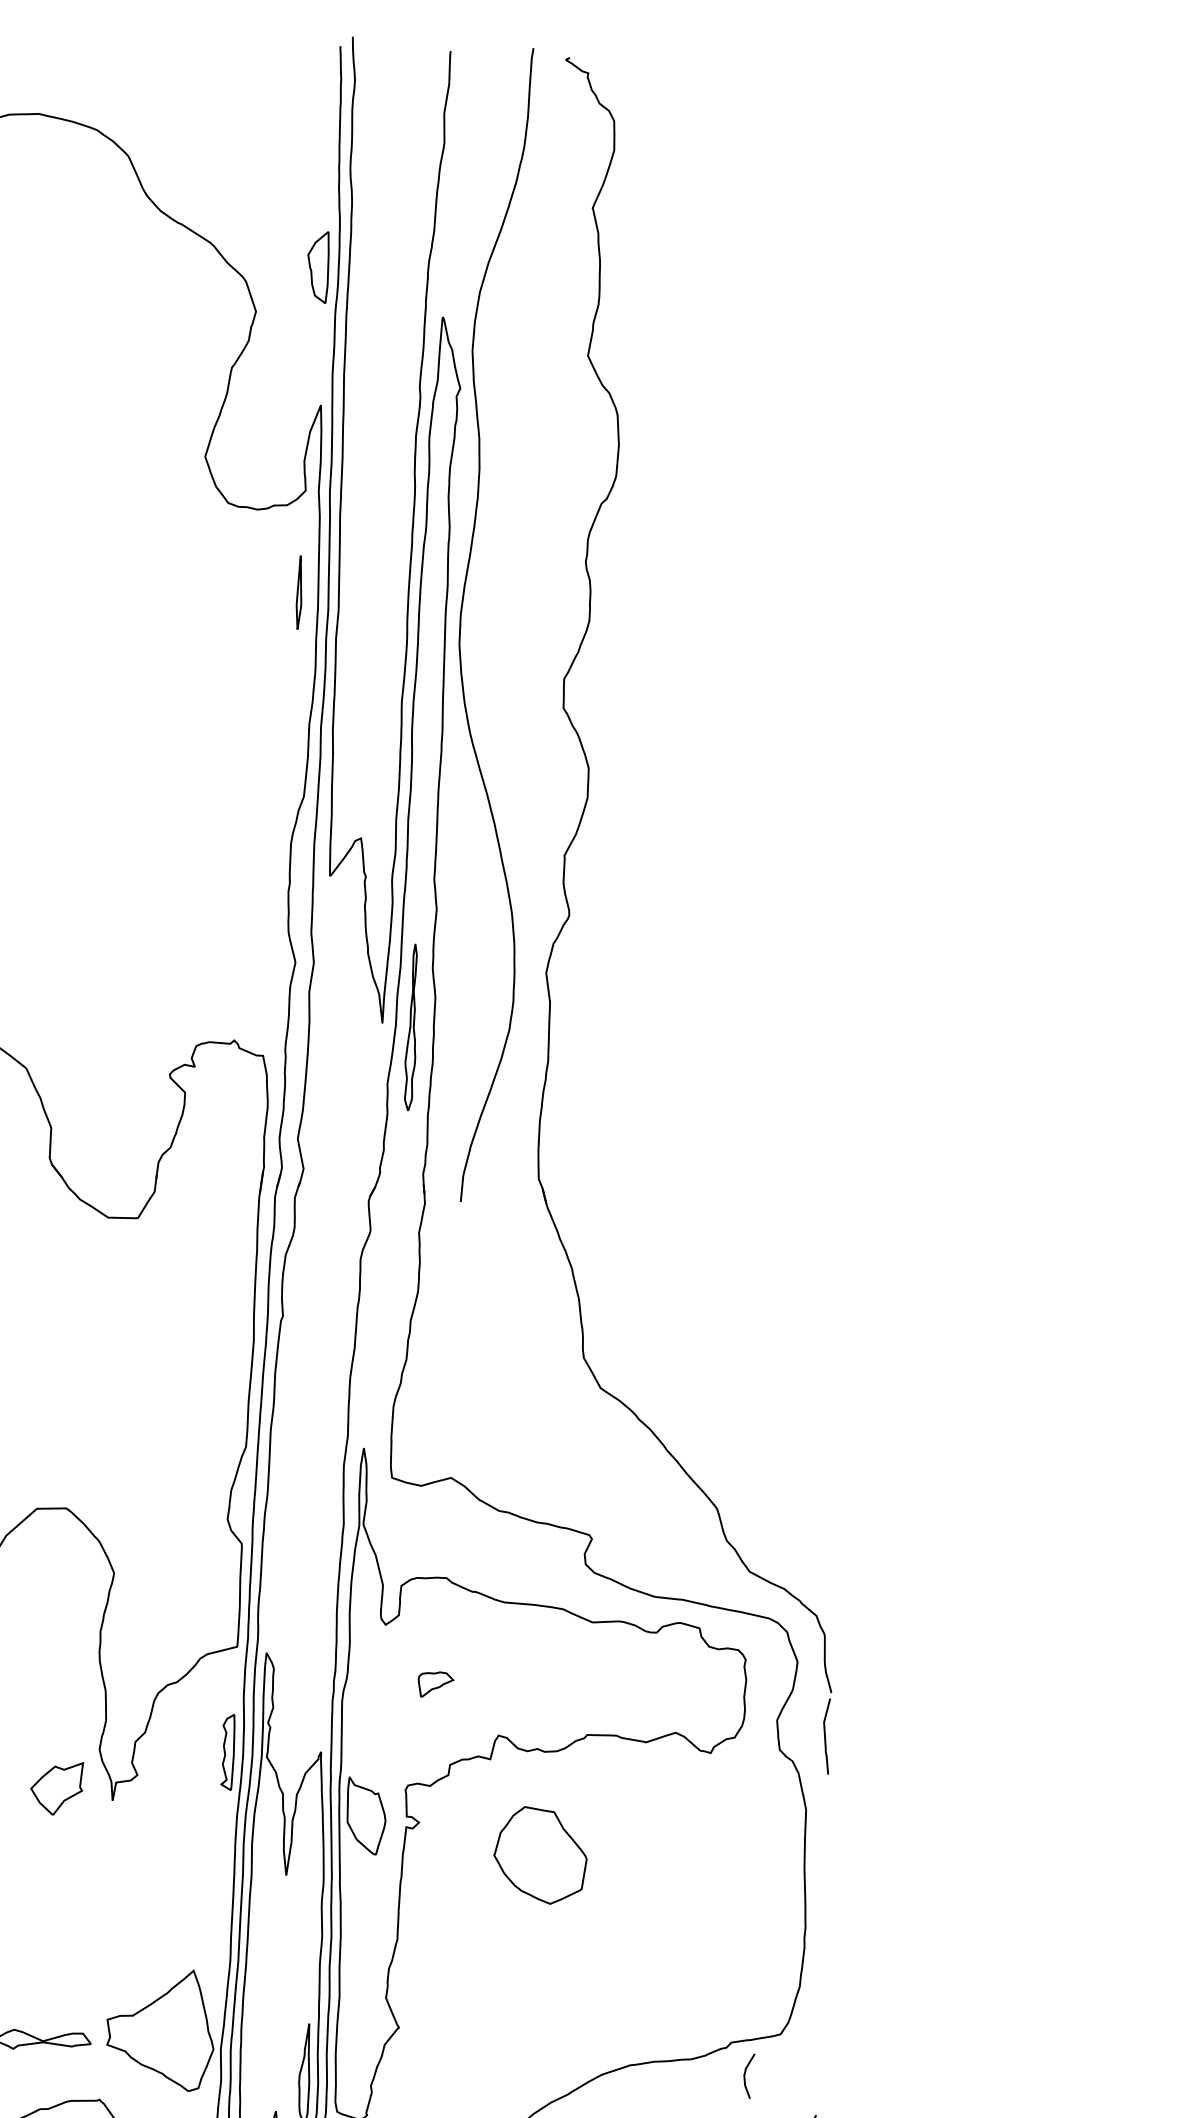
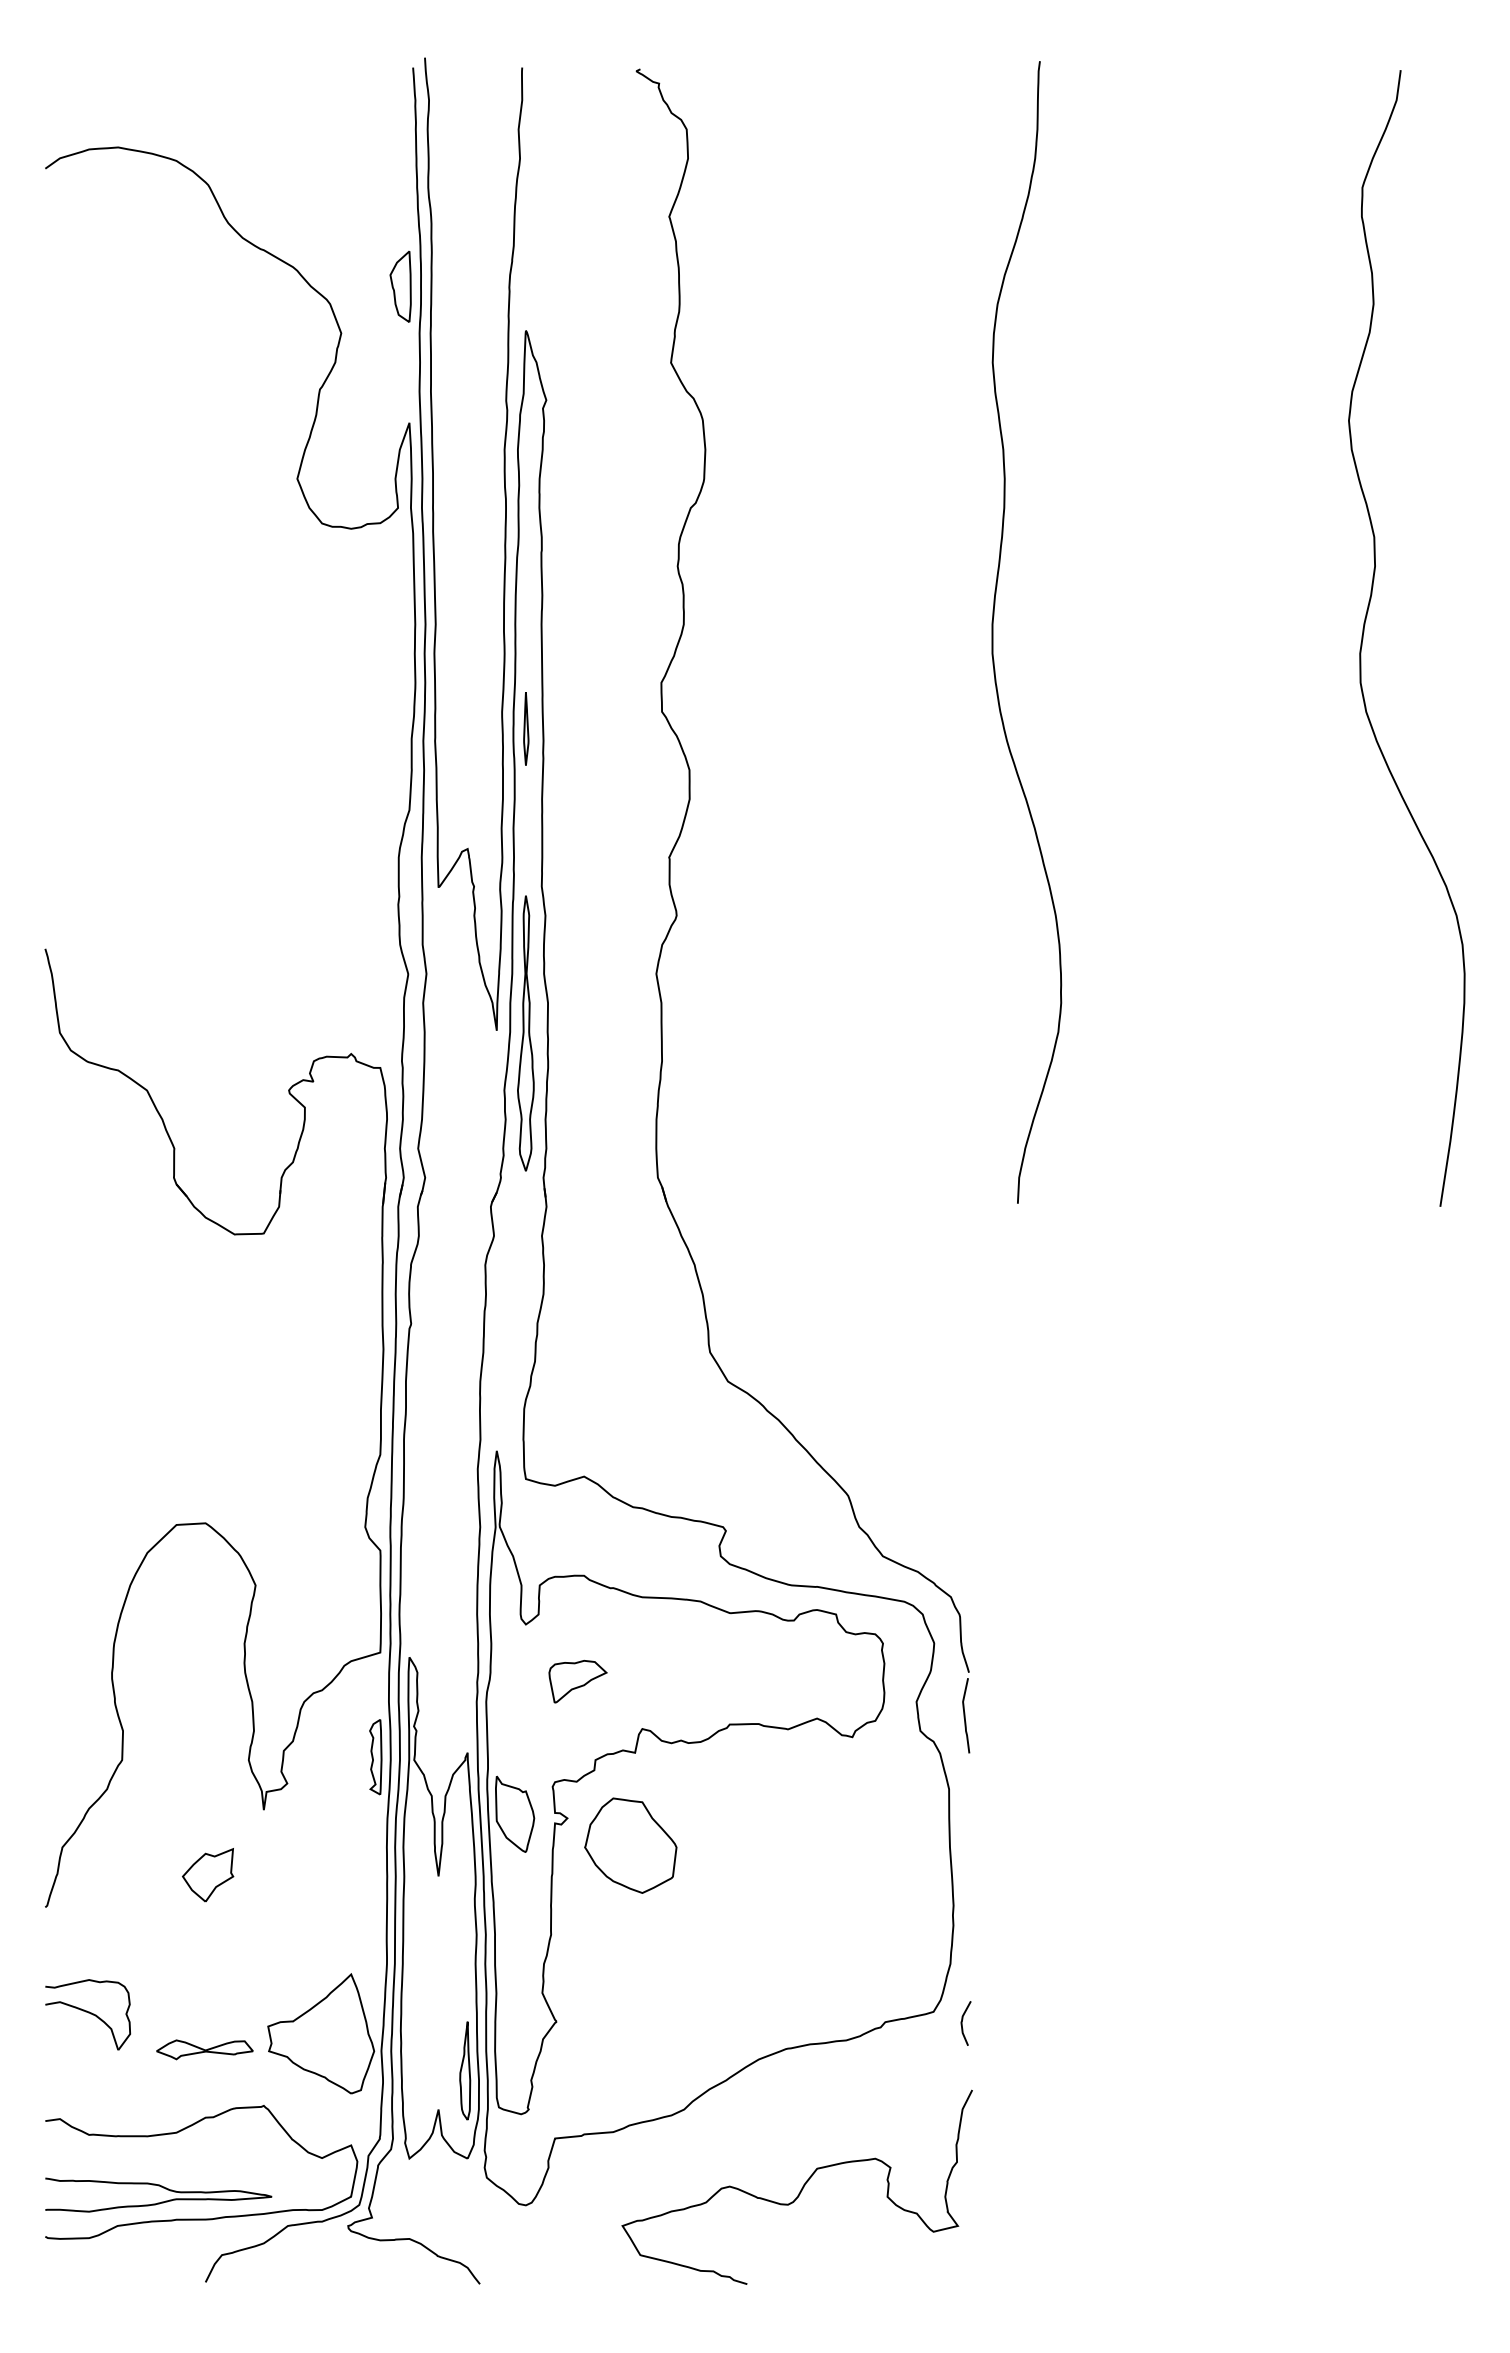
part: (299, 592) -> (526, 728), moved
curve: (461, 623) -> (993, 632), moved
part: (411, 1027) -> (525, 1033), size x1.67
part: (435, 1684) -> (577, 1681), size x1.67
part: (57, 1788) -> (208, 1875), moved
part: (540, 1855) -> (630, 1845), moved
curve: (745, 2075) -> (962, 2023), moved

